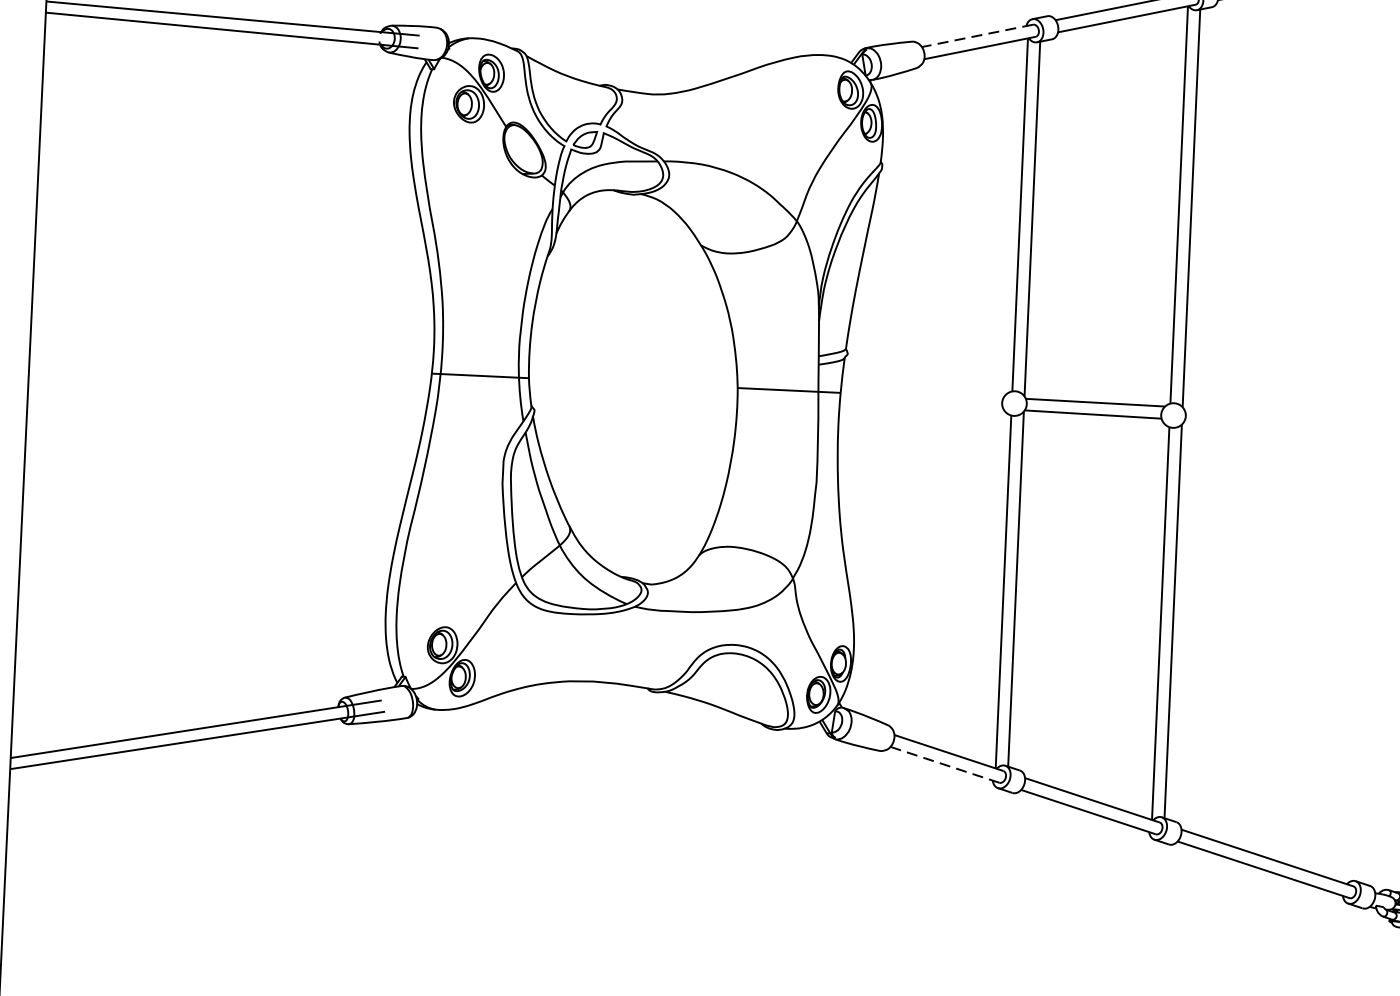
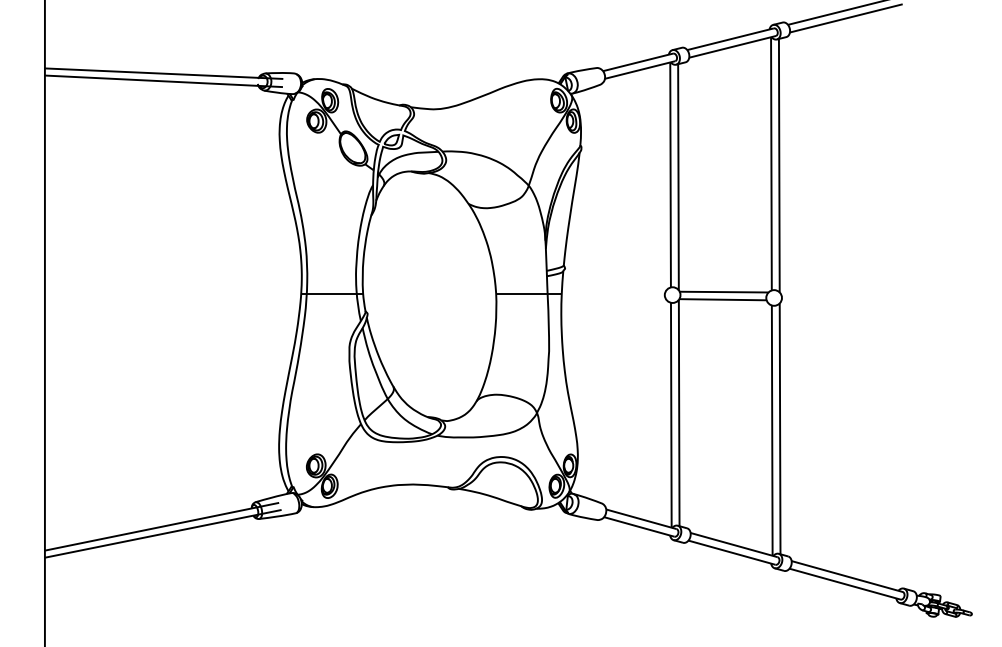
line: (976, 36) -> (637, 62), dashed -> solid
line: (945, 765) -> (639, 527), dashed -> solid

